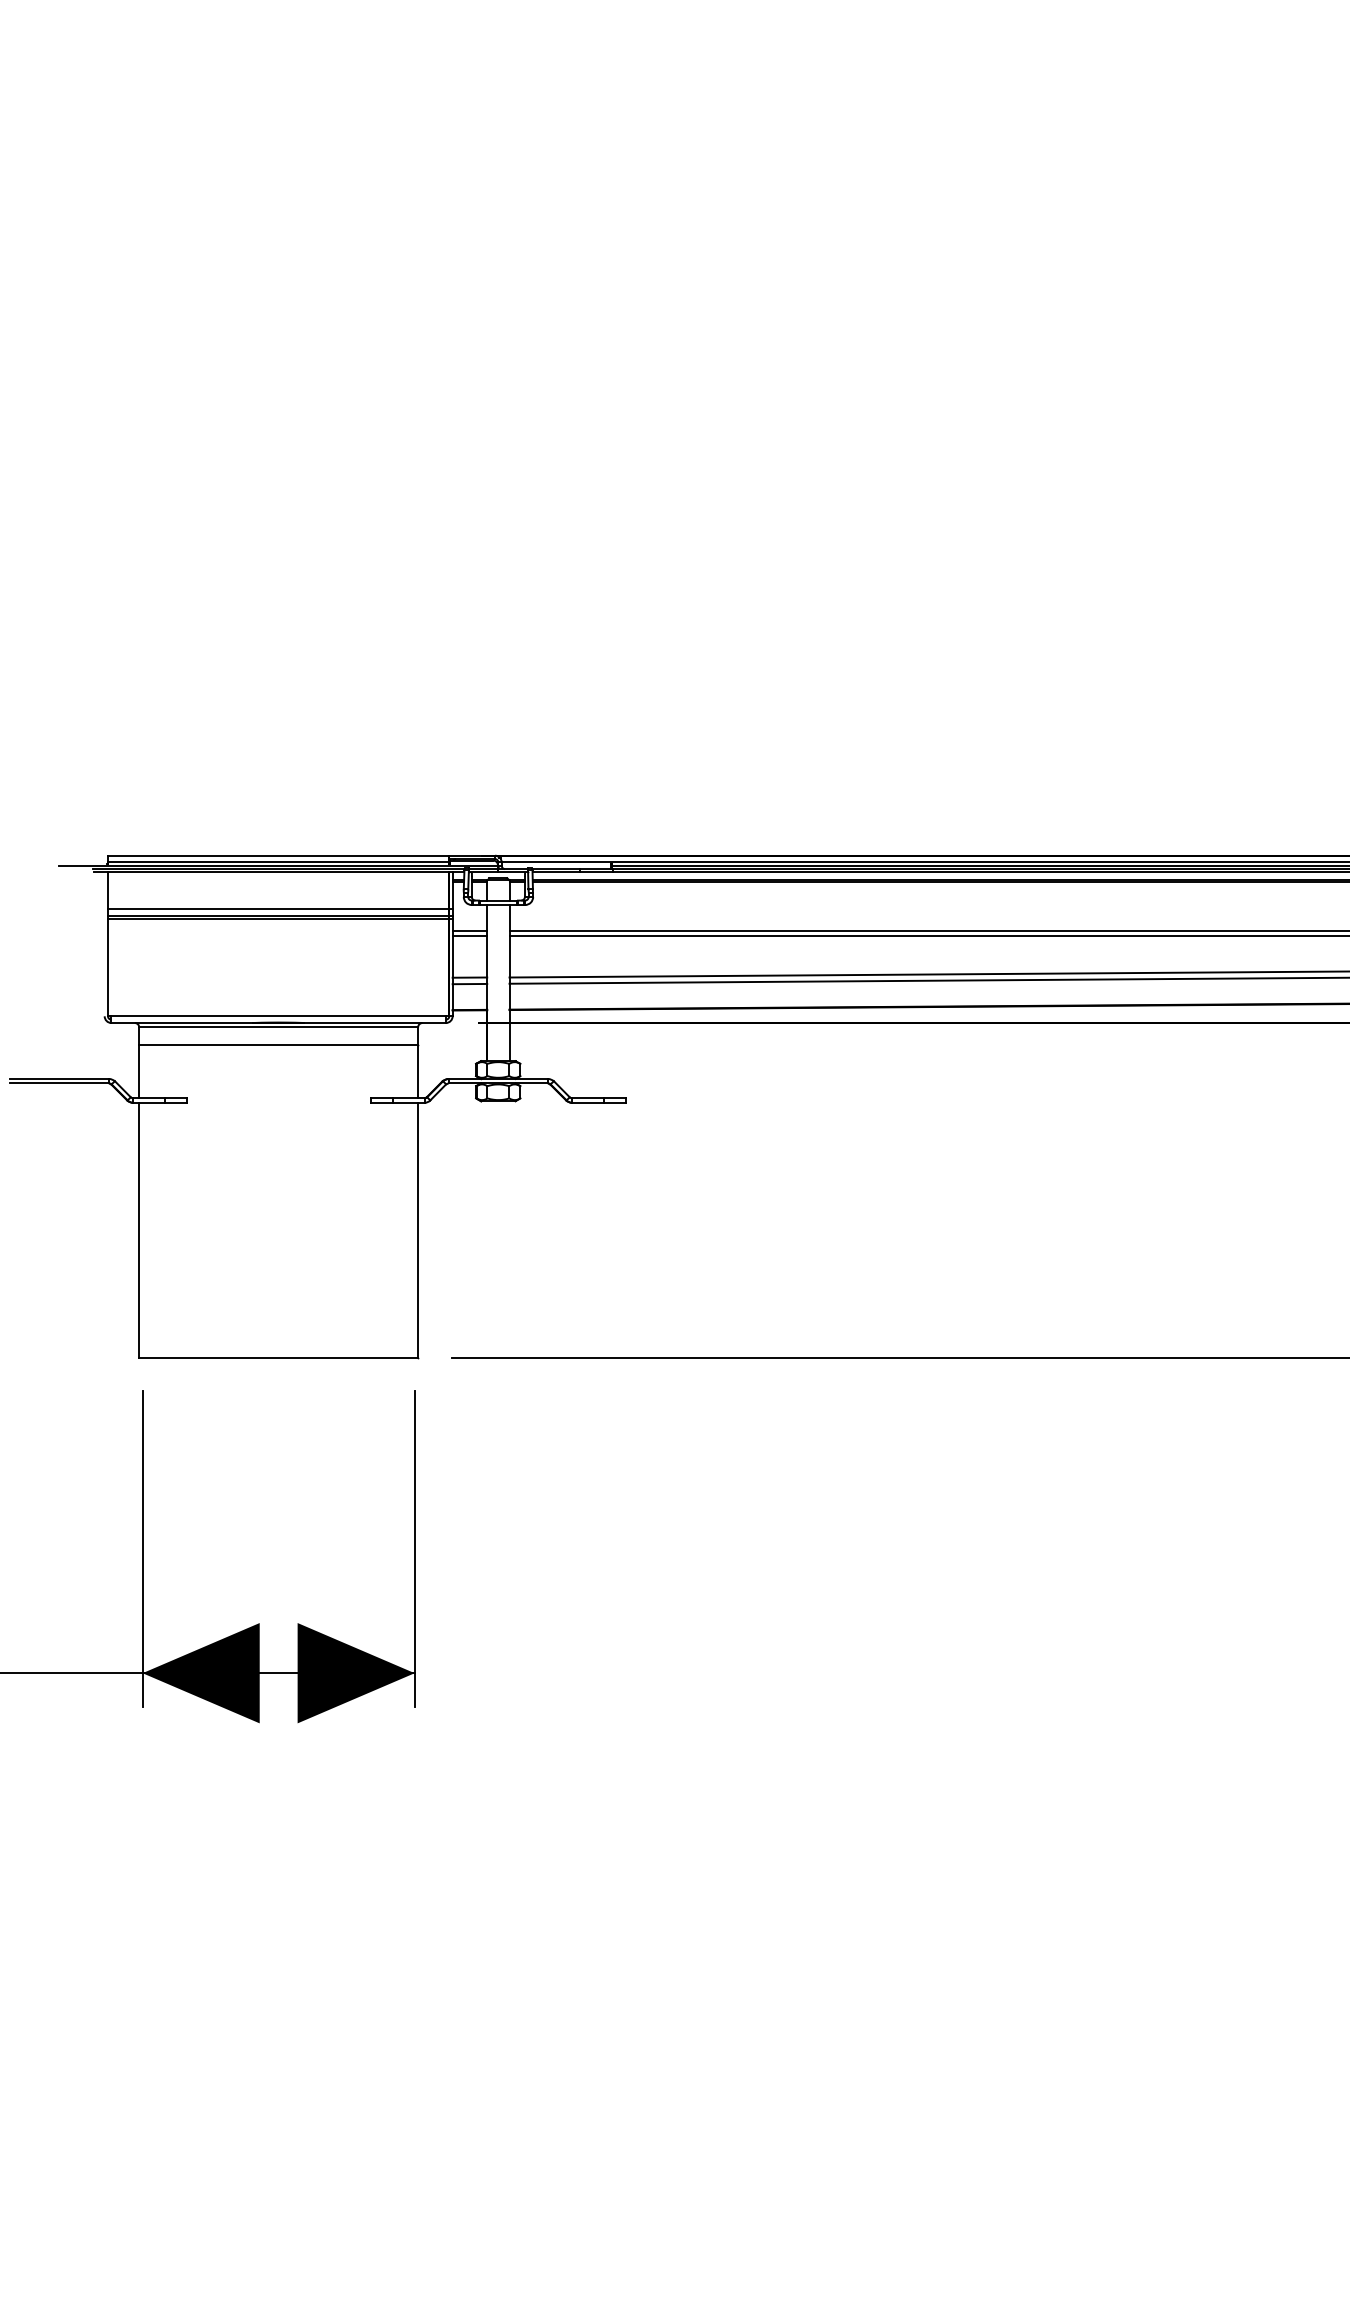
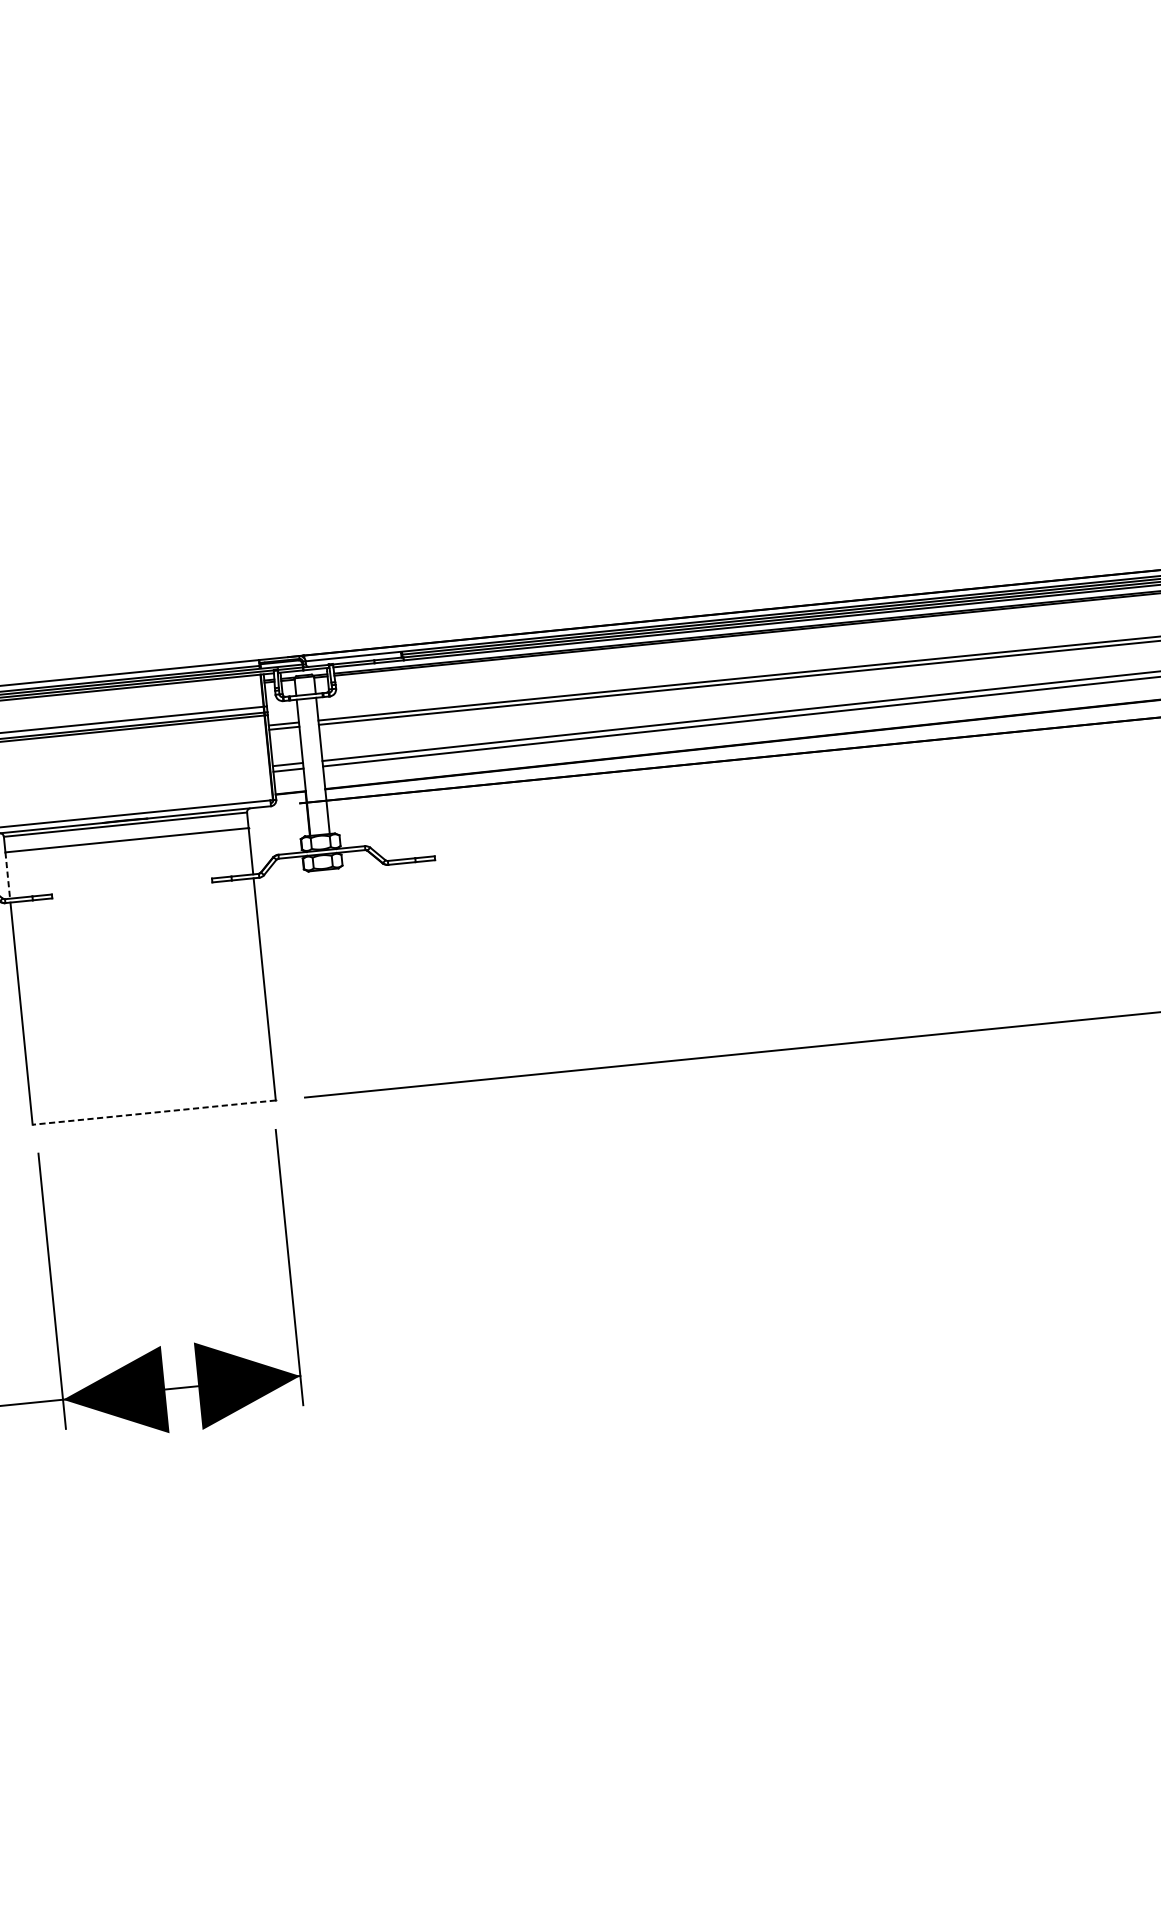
line: (139, 1071) -> (7, 875), solid -> dashed
line: (278, 1357) -> (154, 1112), solid -> dashed

